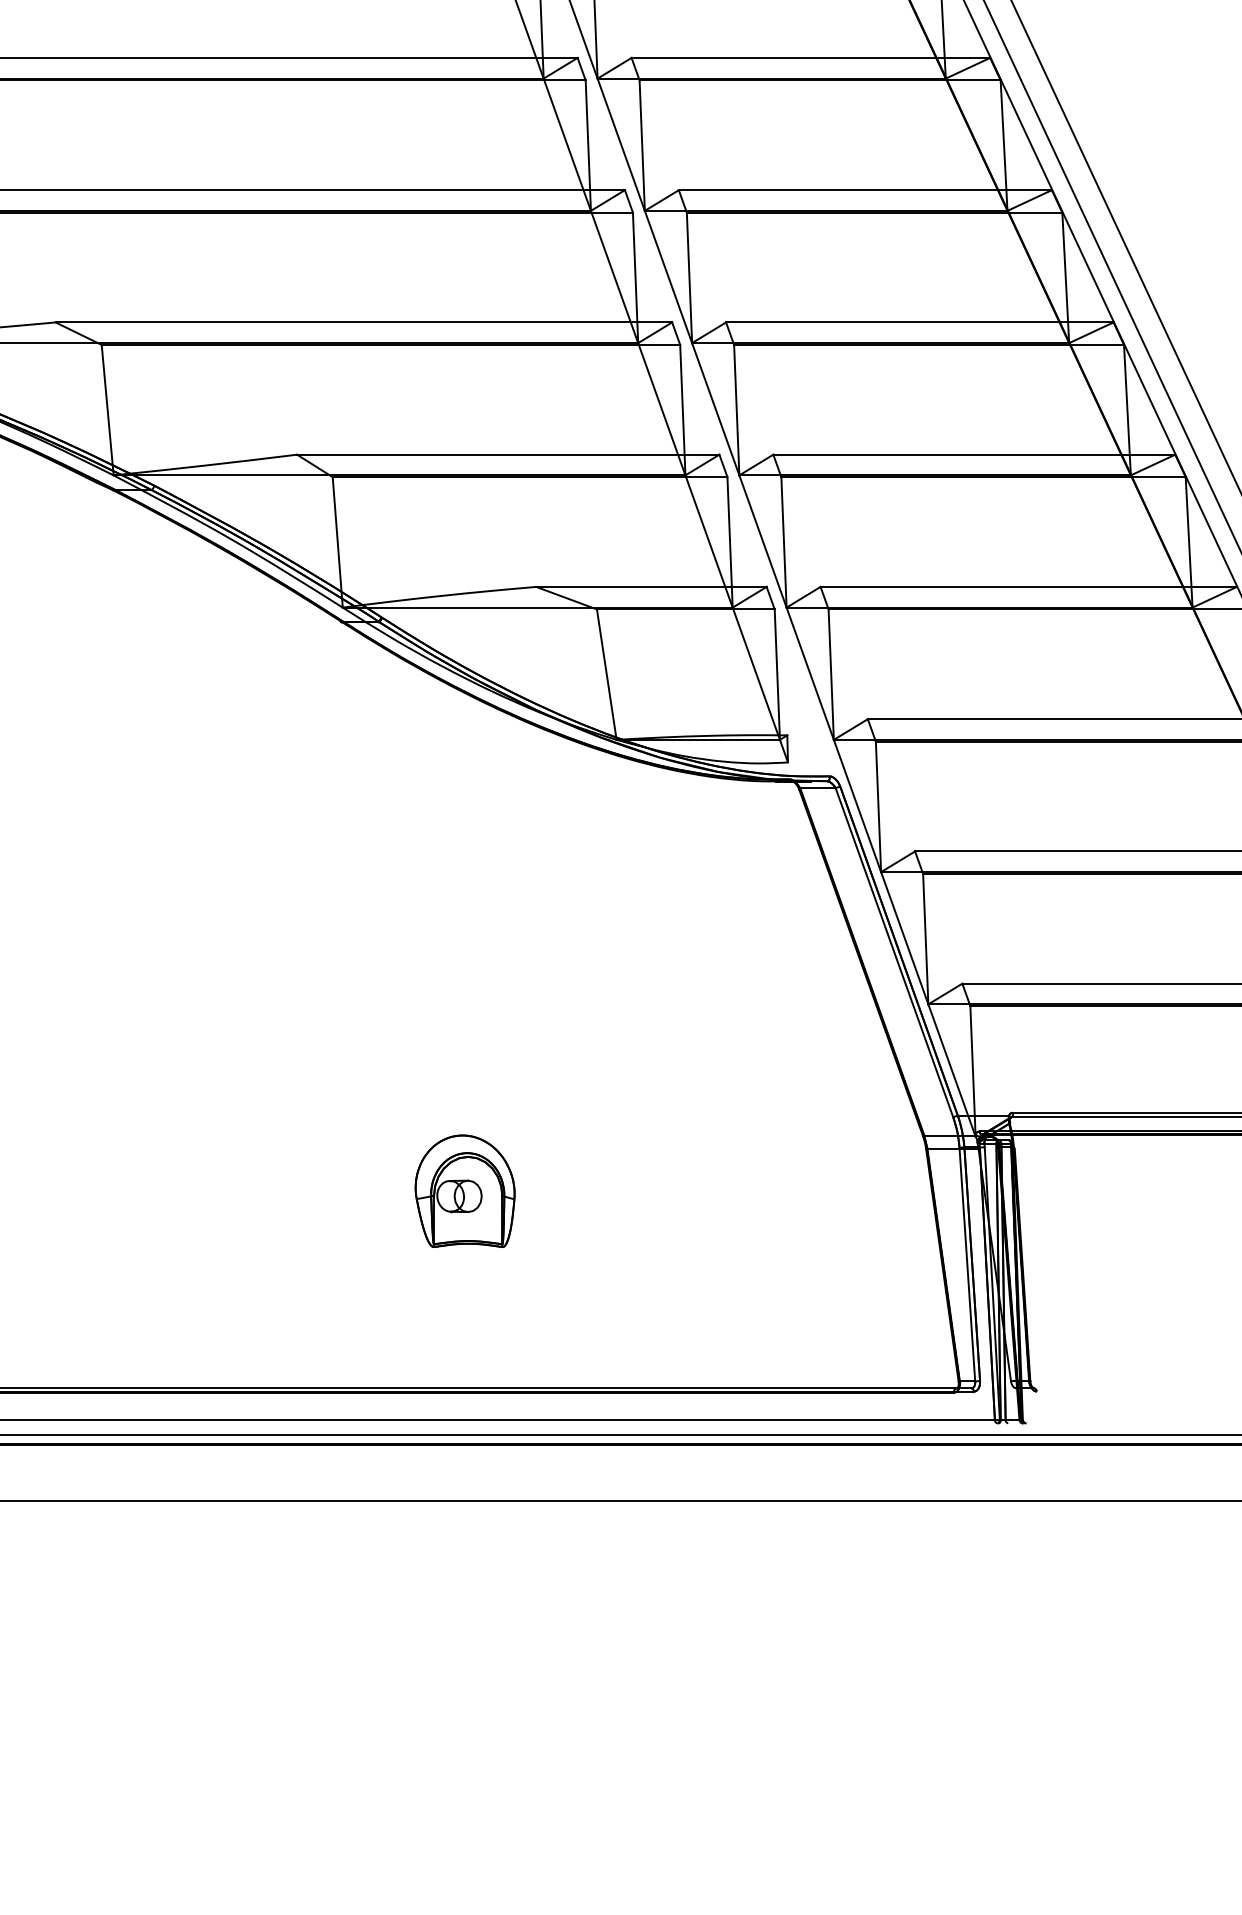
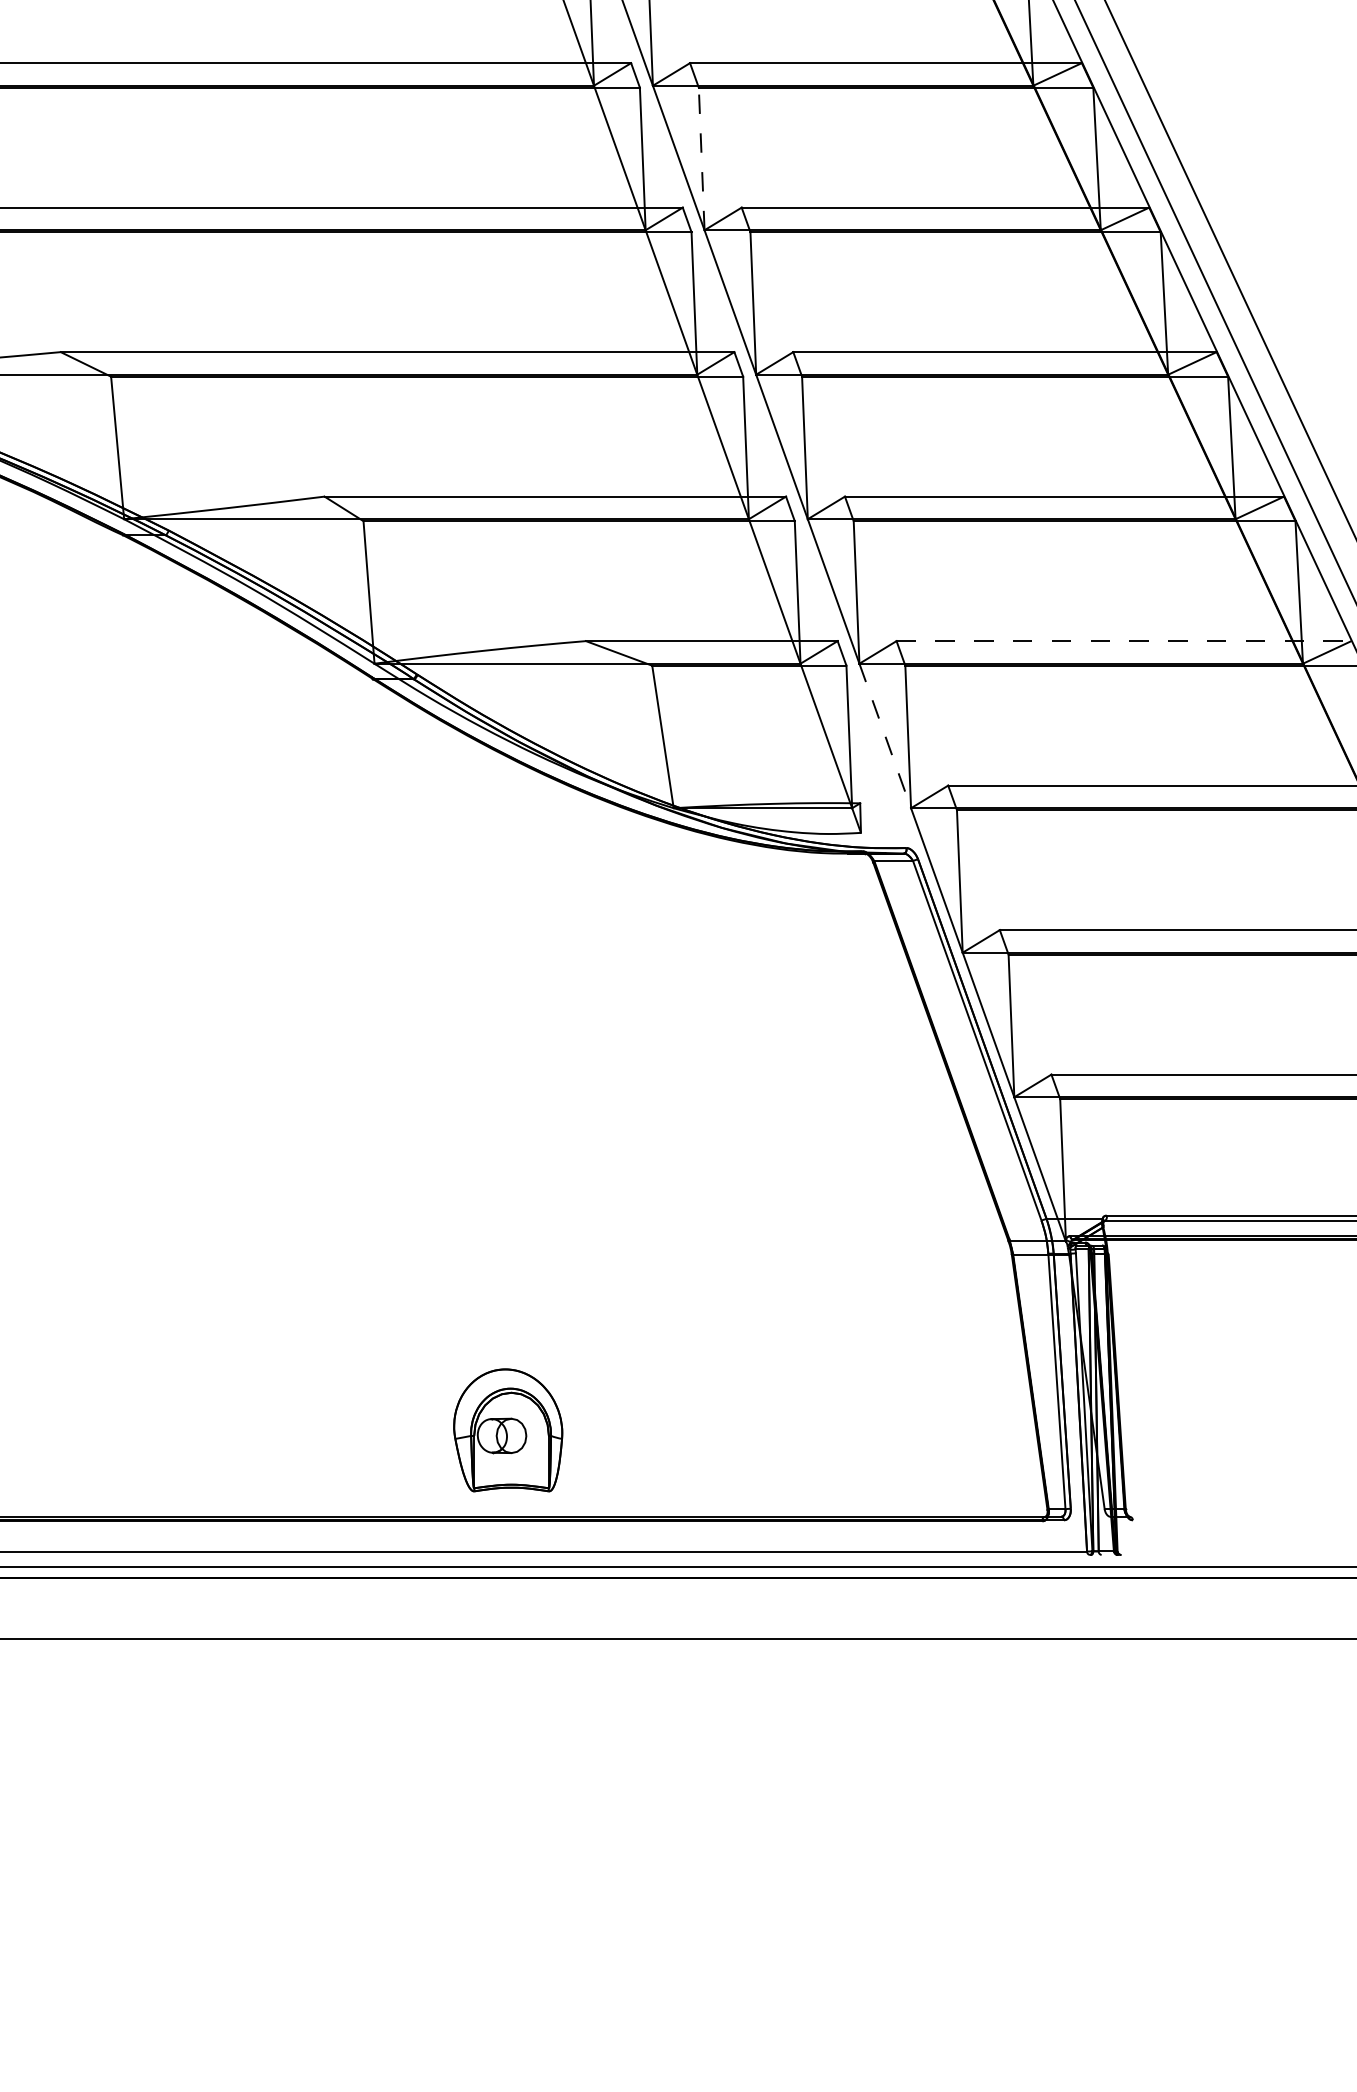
line: (642, 145) -> (701, 158), solid -> dashed
line: (1029, 586) -> (1124, 640), solid -> dashed
line: (810, 674) -> (885, 736), solid -> dashed
part: (464, 1190) -> (507, 1429), moved

